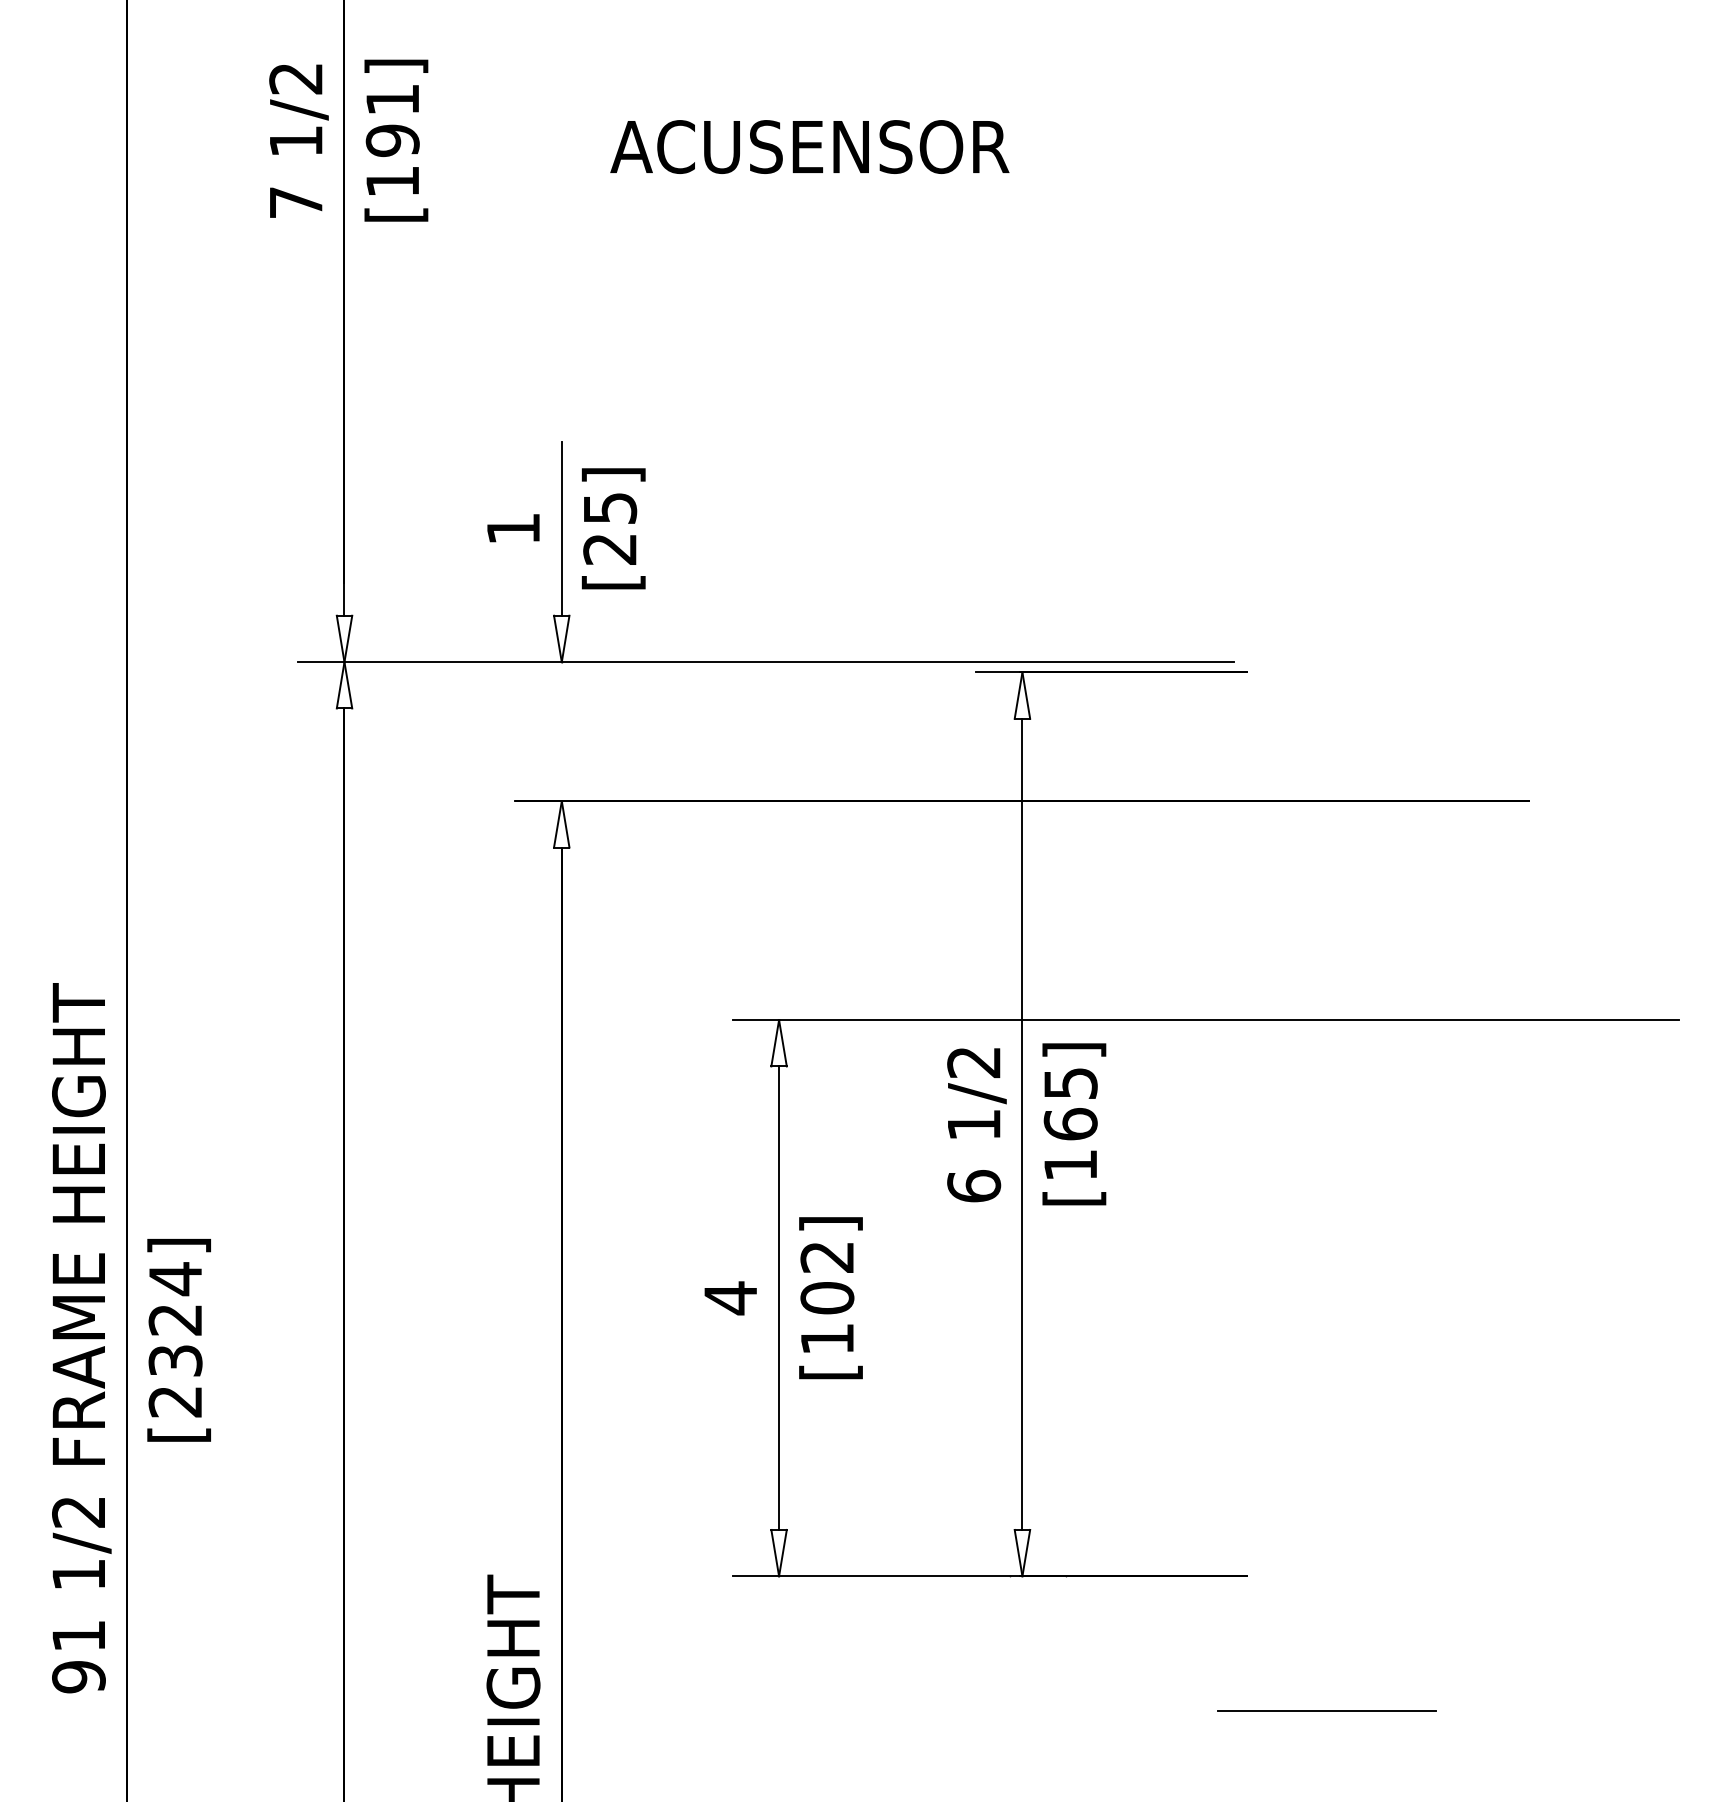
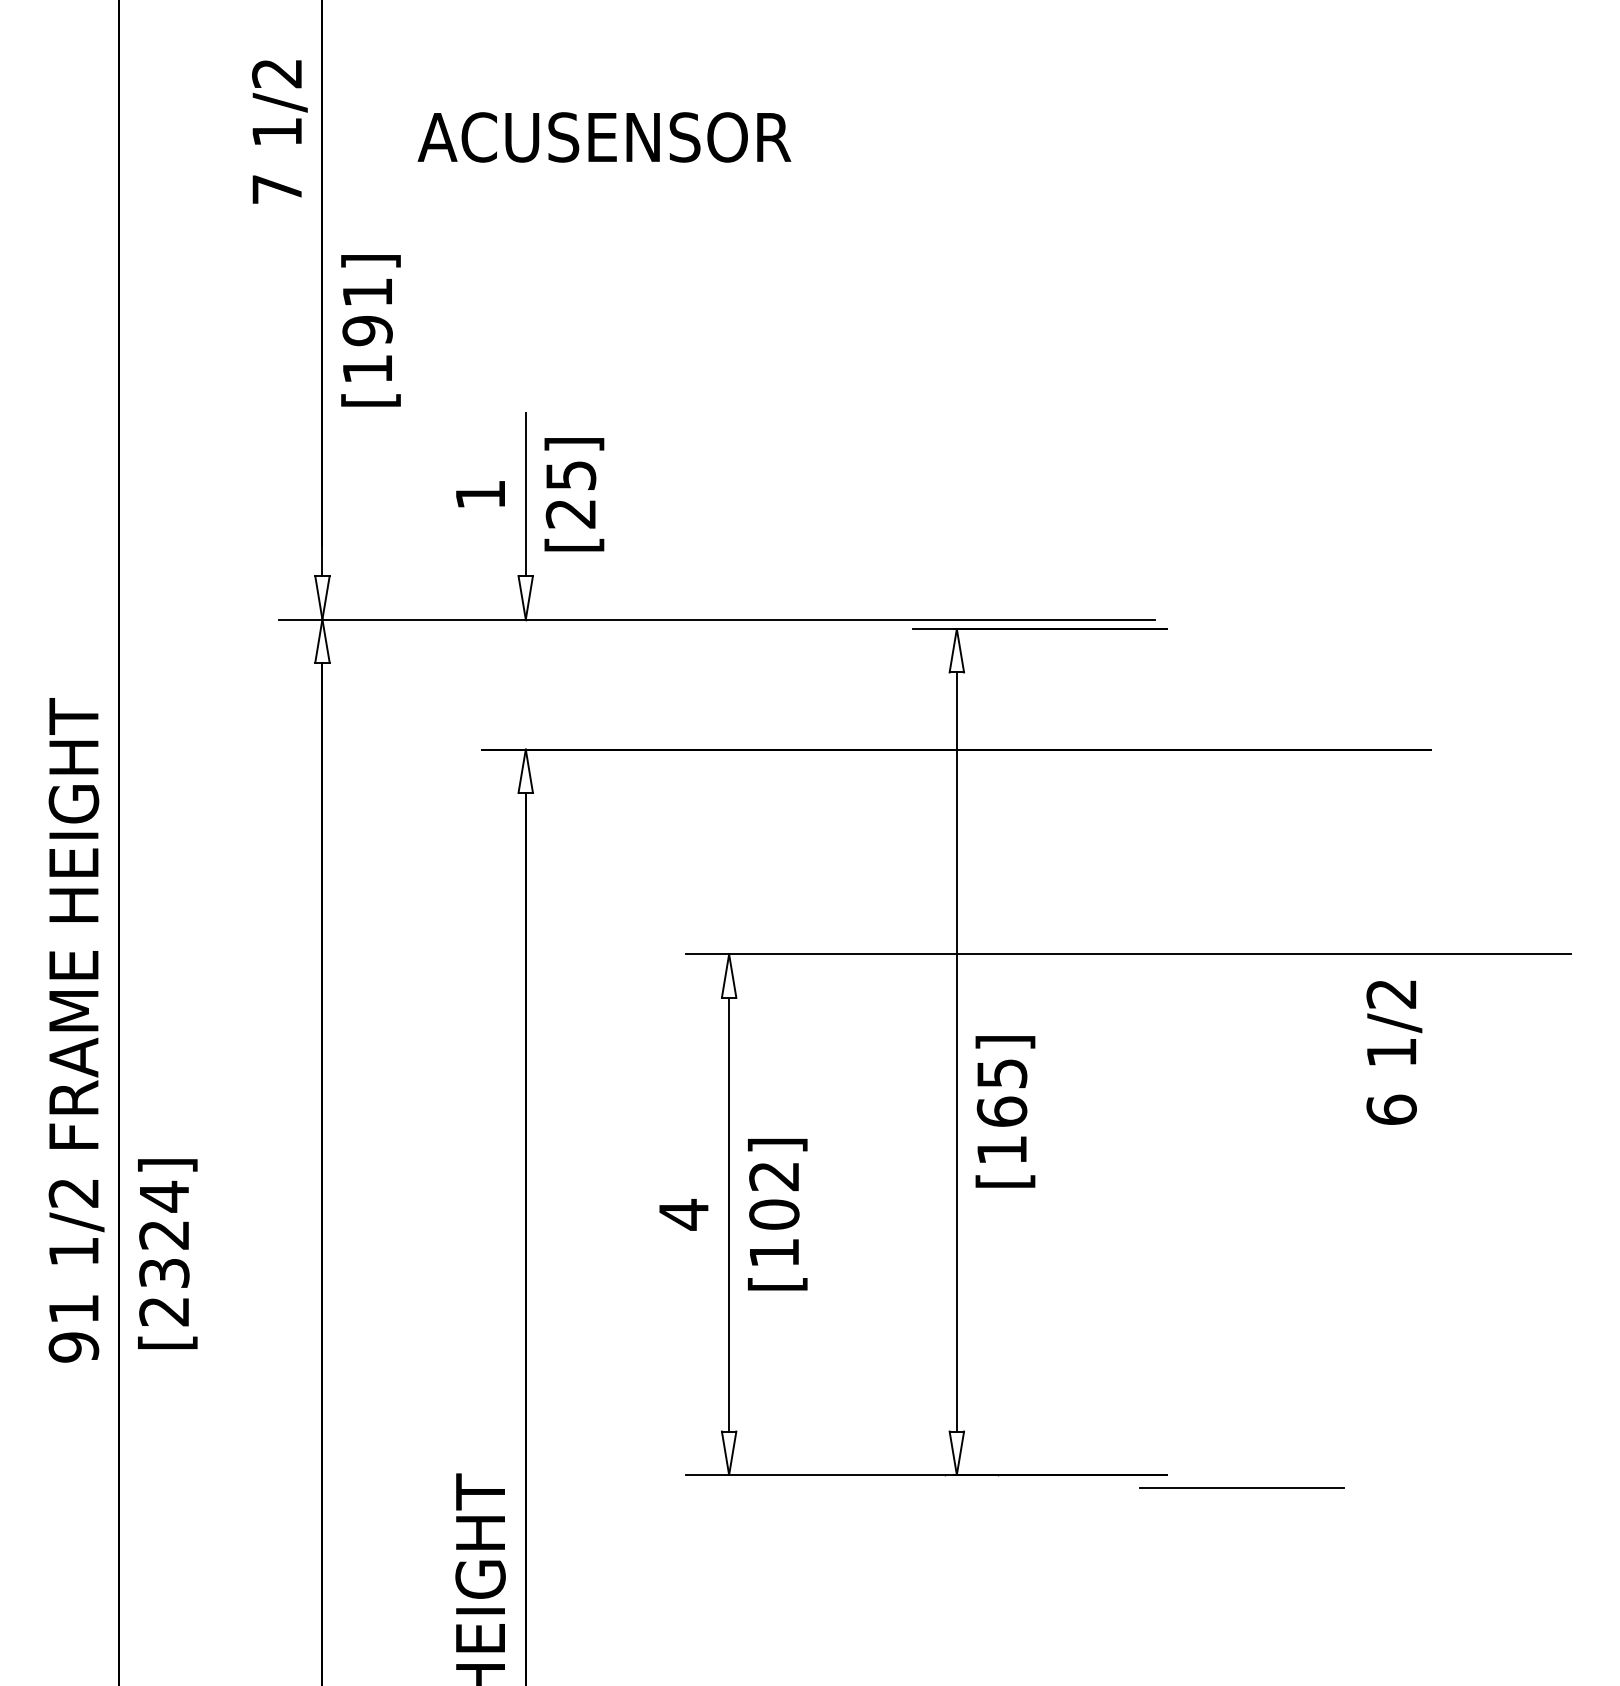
text: (396, 140) -> (371, 330), moved
text: (809, 146) -> (604, 136), moved
text: (1074, 1124) -> (1005, 1112), moved
text: (976, 1125) -> (1393, 1053), moved
text: (81, 1338) -> (76, 1030), moved
line: (1326, 1710) -> (1241, 1487), moved

